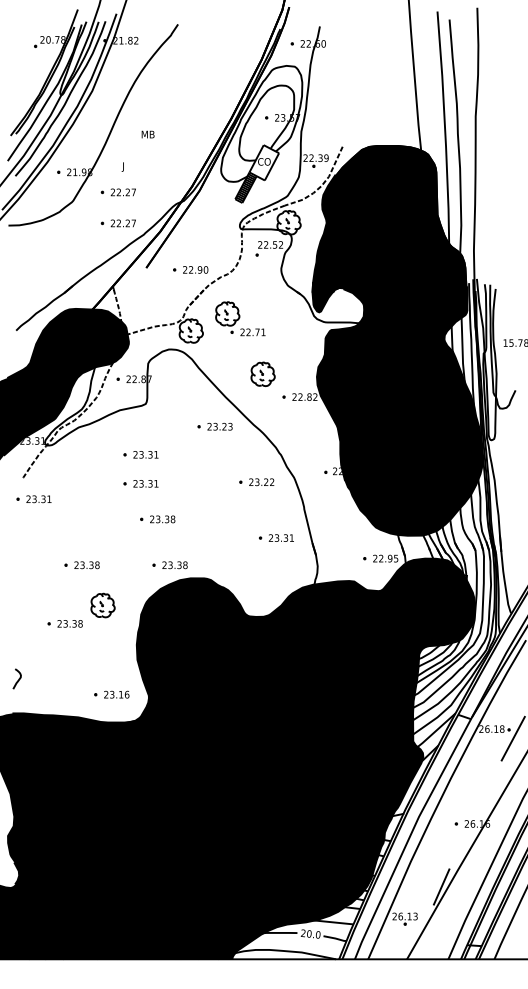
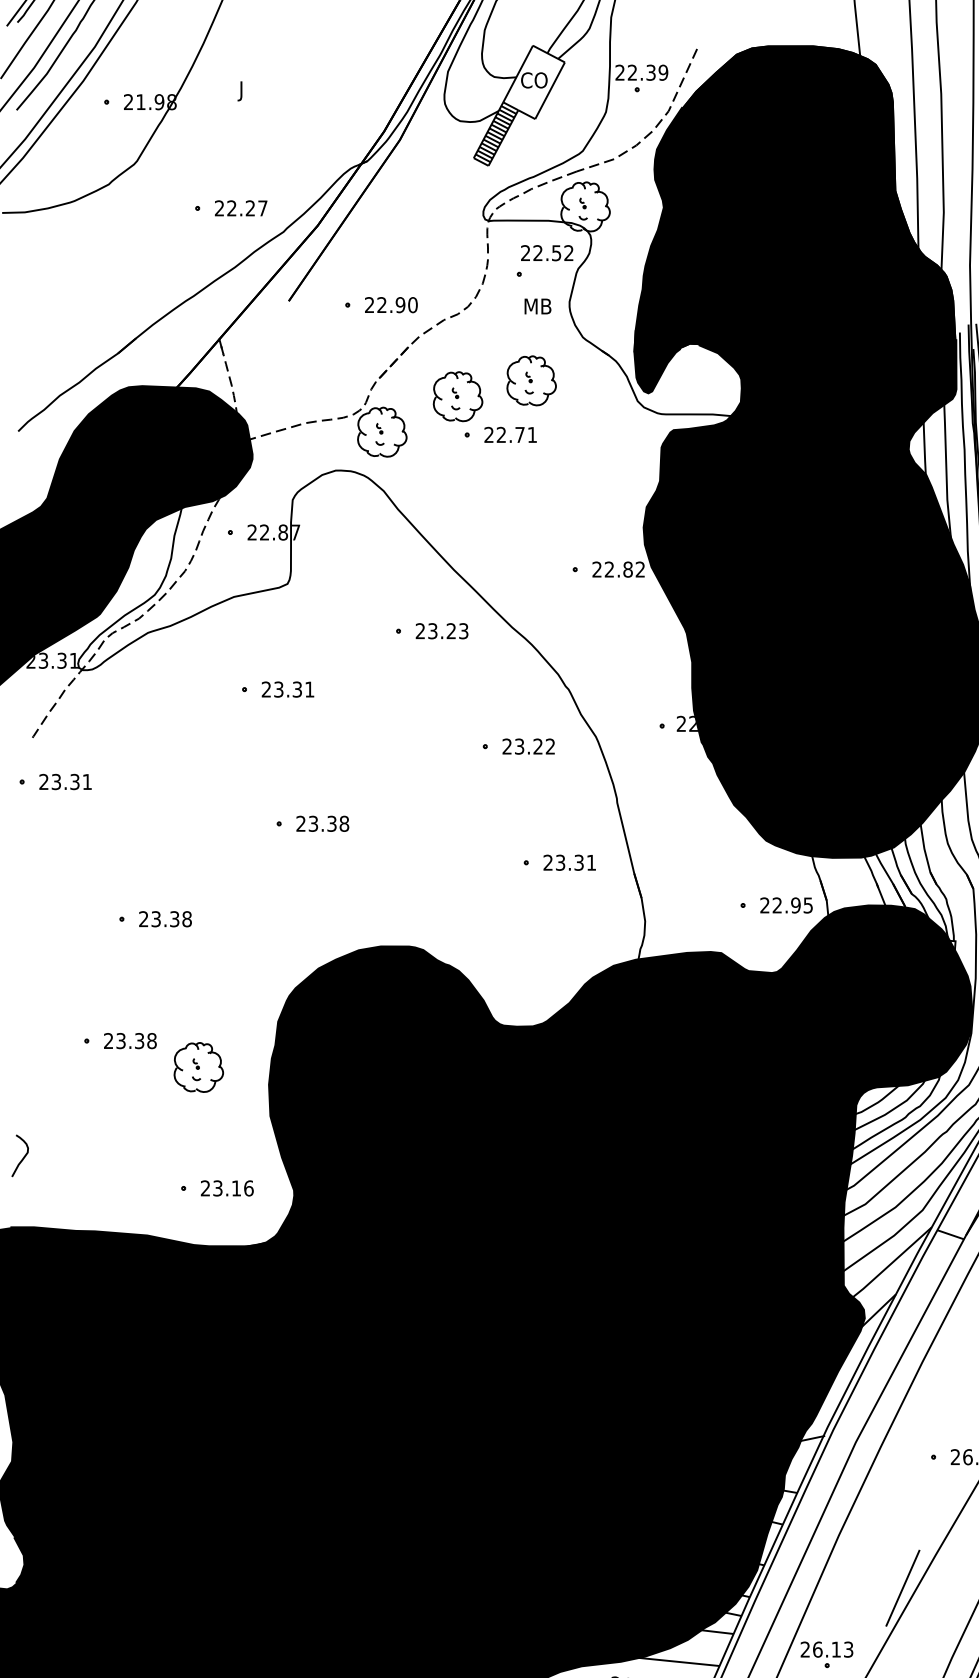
text: (147, 134) -> (536, 306), moved
part: (117, 192) -> (228, 144), removed
part: (262, 373) -> (530, 379), moved
part: (140, 483) -> (276, 749), removed
part: (169, 565) -> (336, 919), removed
part: (102, 605) -> (197, 1067), moved

